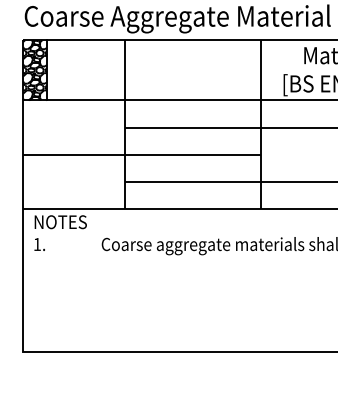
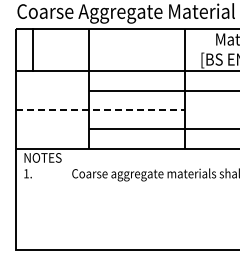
hatch: (34, 69) -> (24, 49), removed
line: (142, 154) -> (101, 109), solid -> dashed

